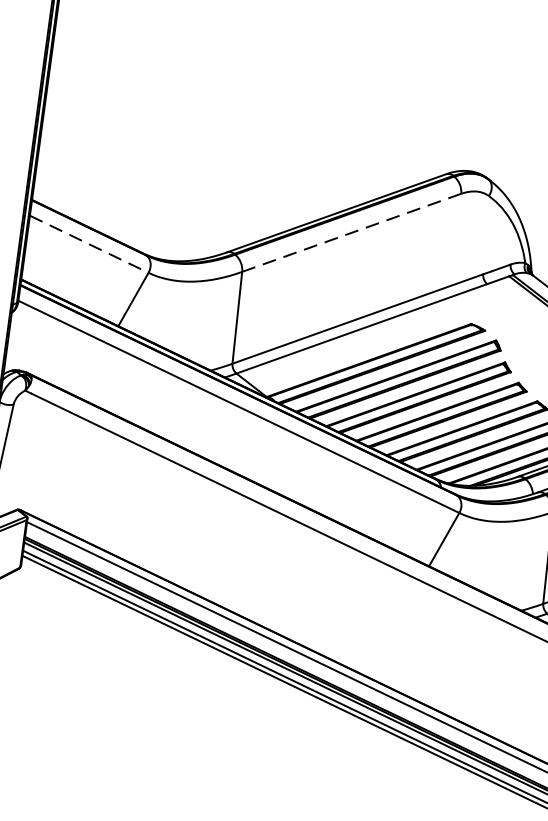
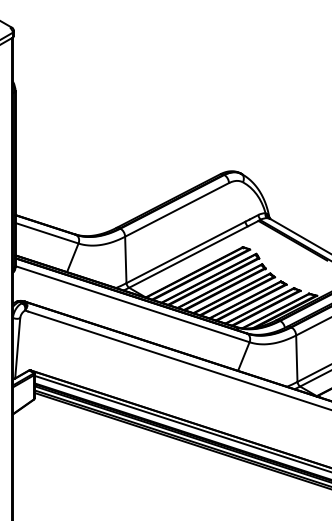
line: (352, 232) -> (177, 209), dashed -> solid
line: (90, 244) -> (47, 233), dashed -> solid

